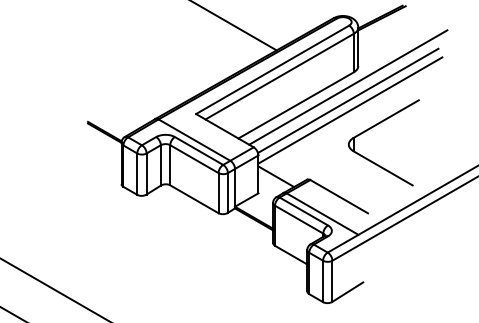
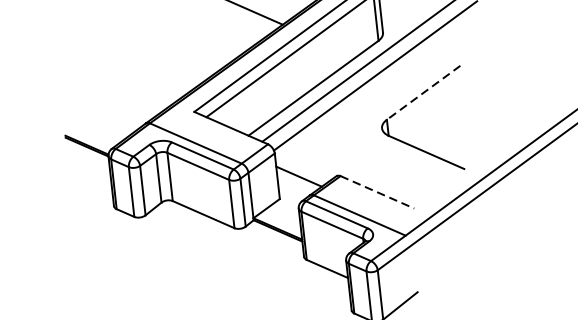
line: (350, 110) -> (379, 87), removed
line: (386, 119) -> (424, 93), solid -> dashed
line: (339, 196) -> (377, 192), solid -> dashed

